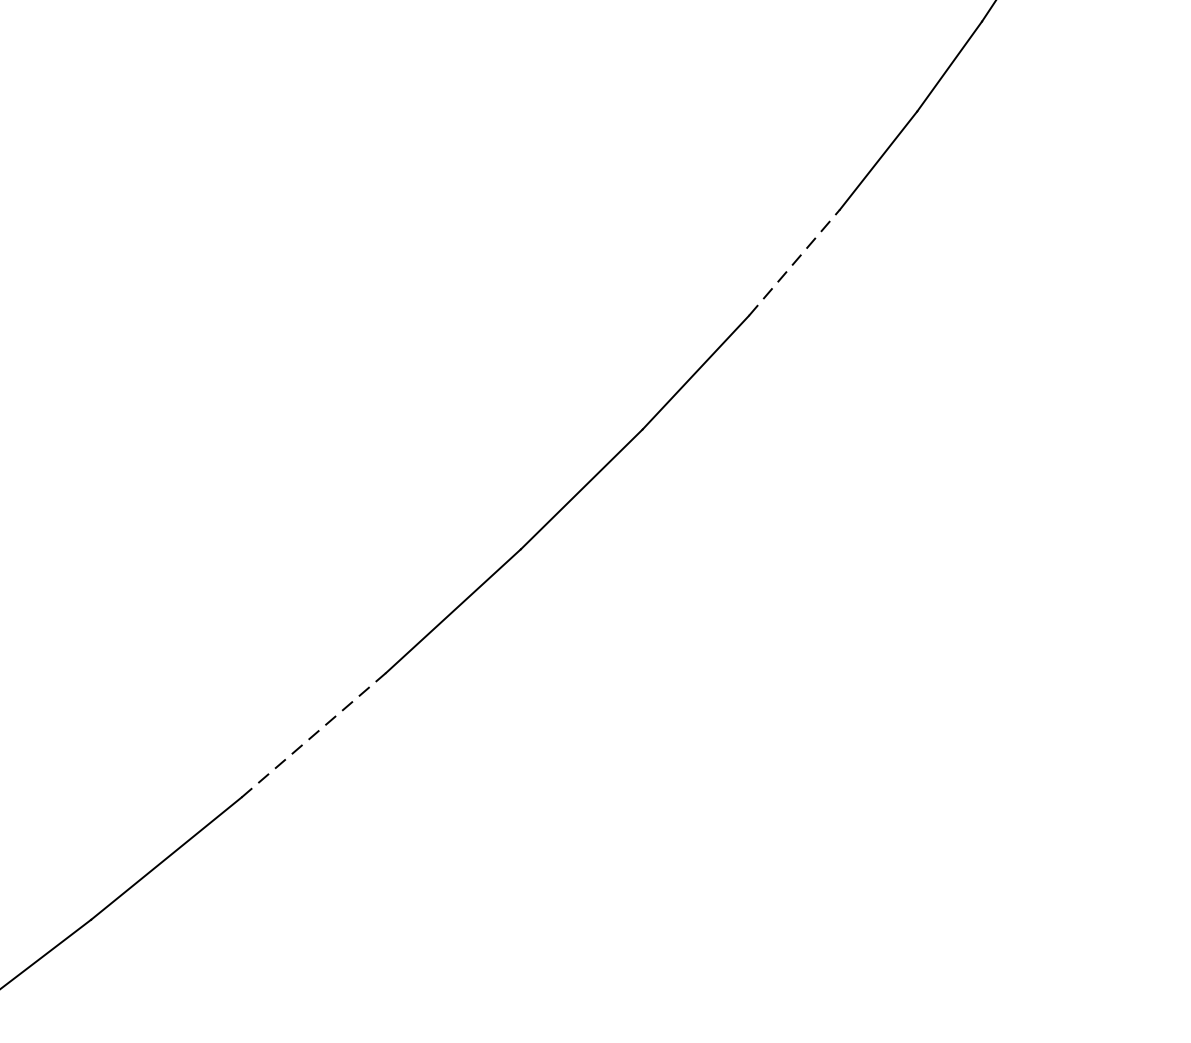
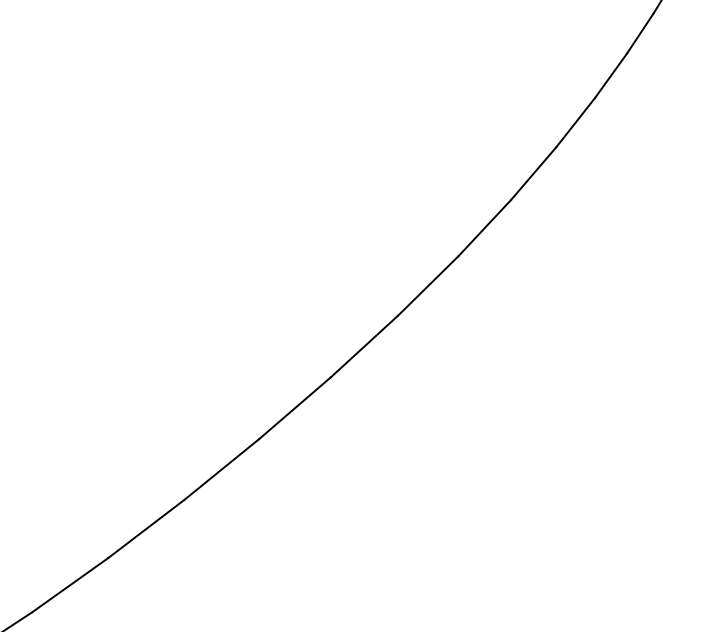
line: (793, 262) -> (533, 173), dashed -> solid
line: (314, 733) -> (295, 407), dashed -> solid

